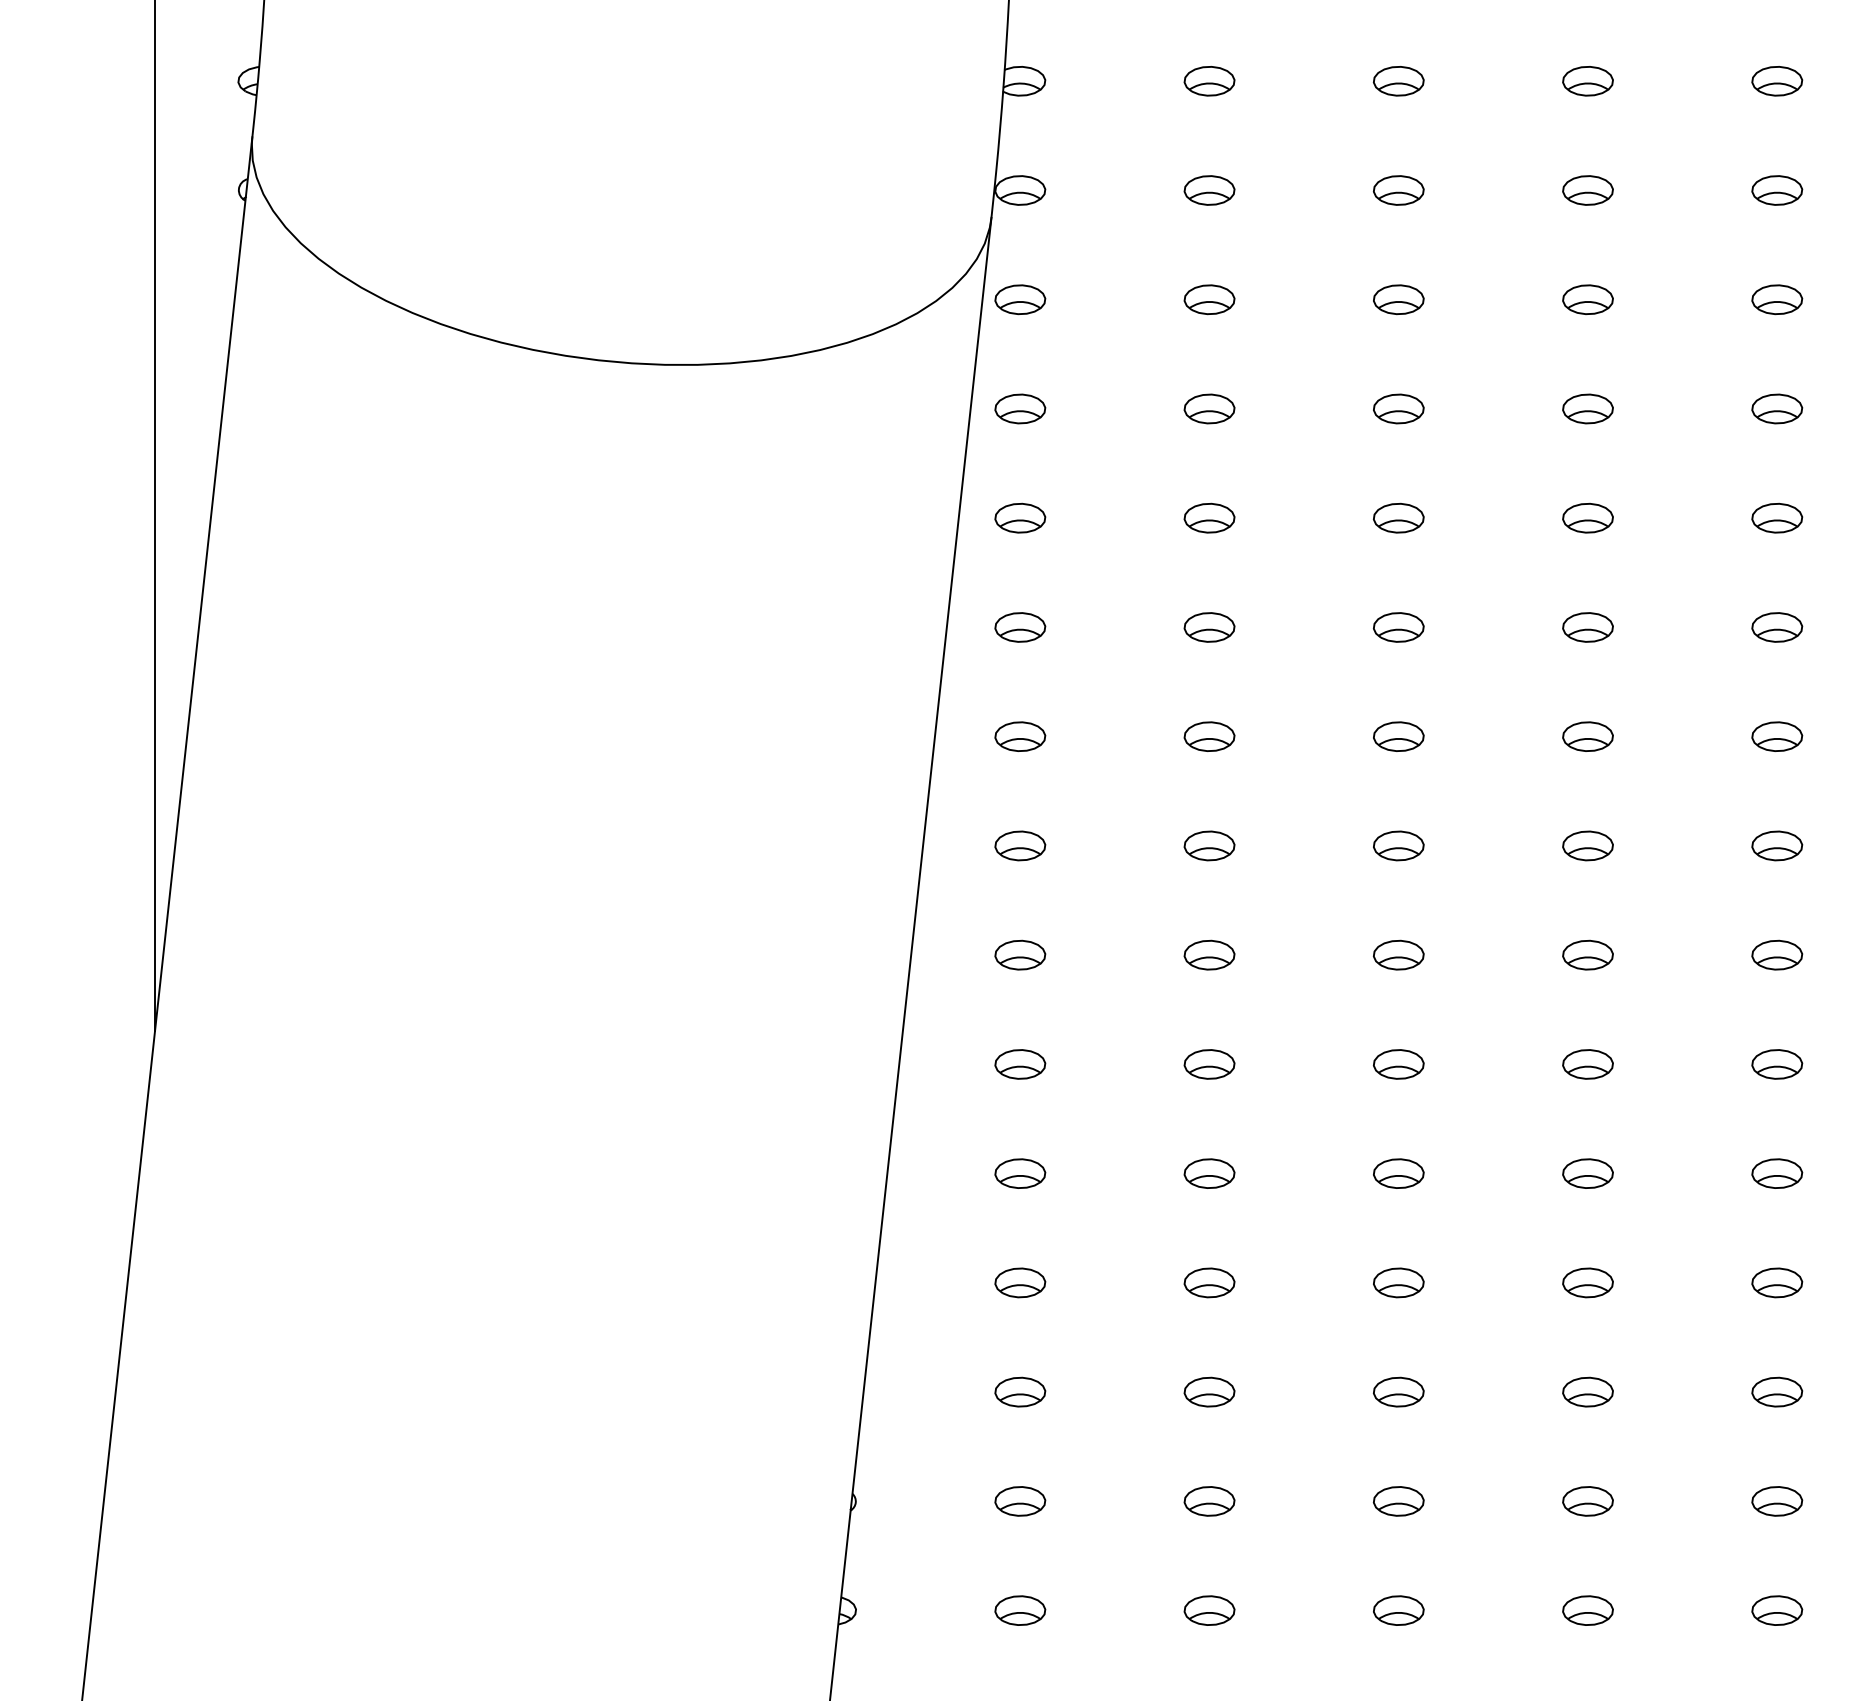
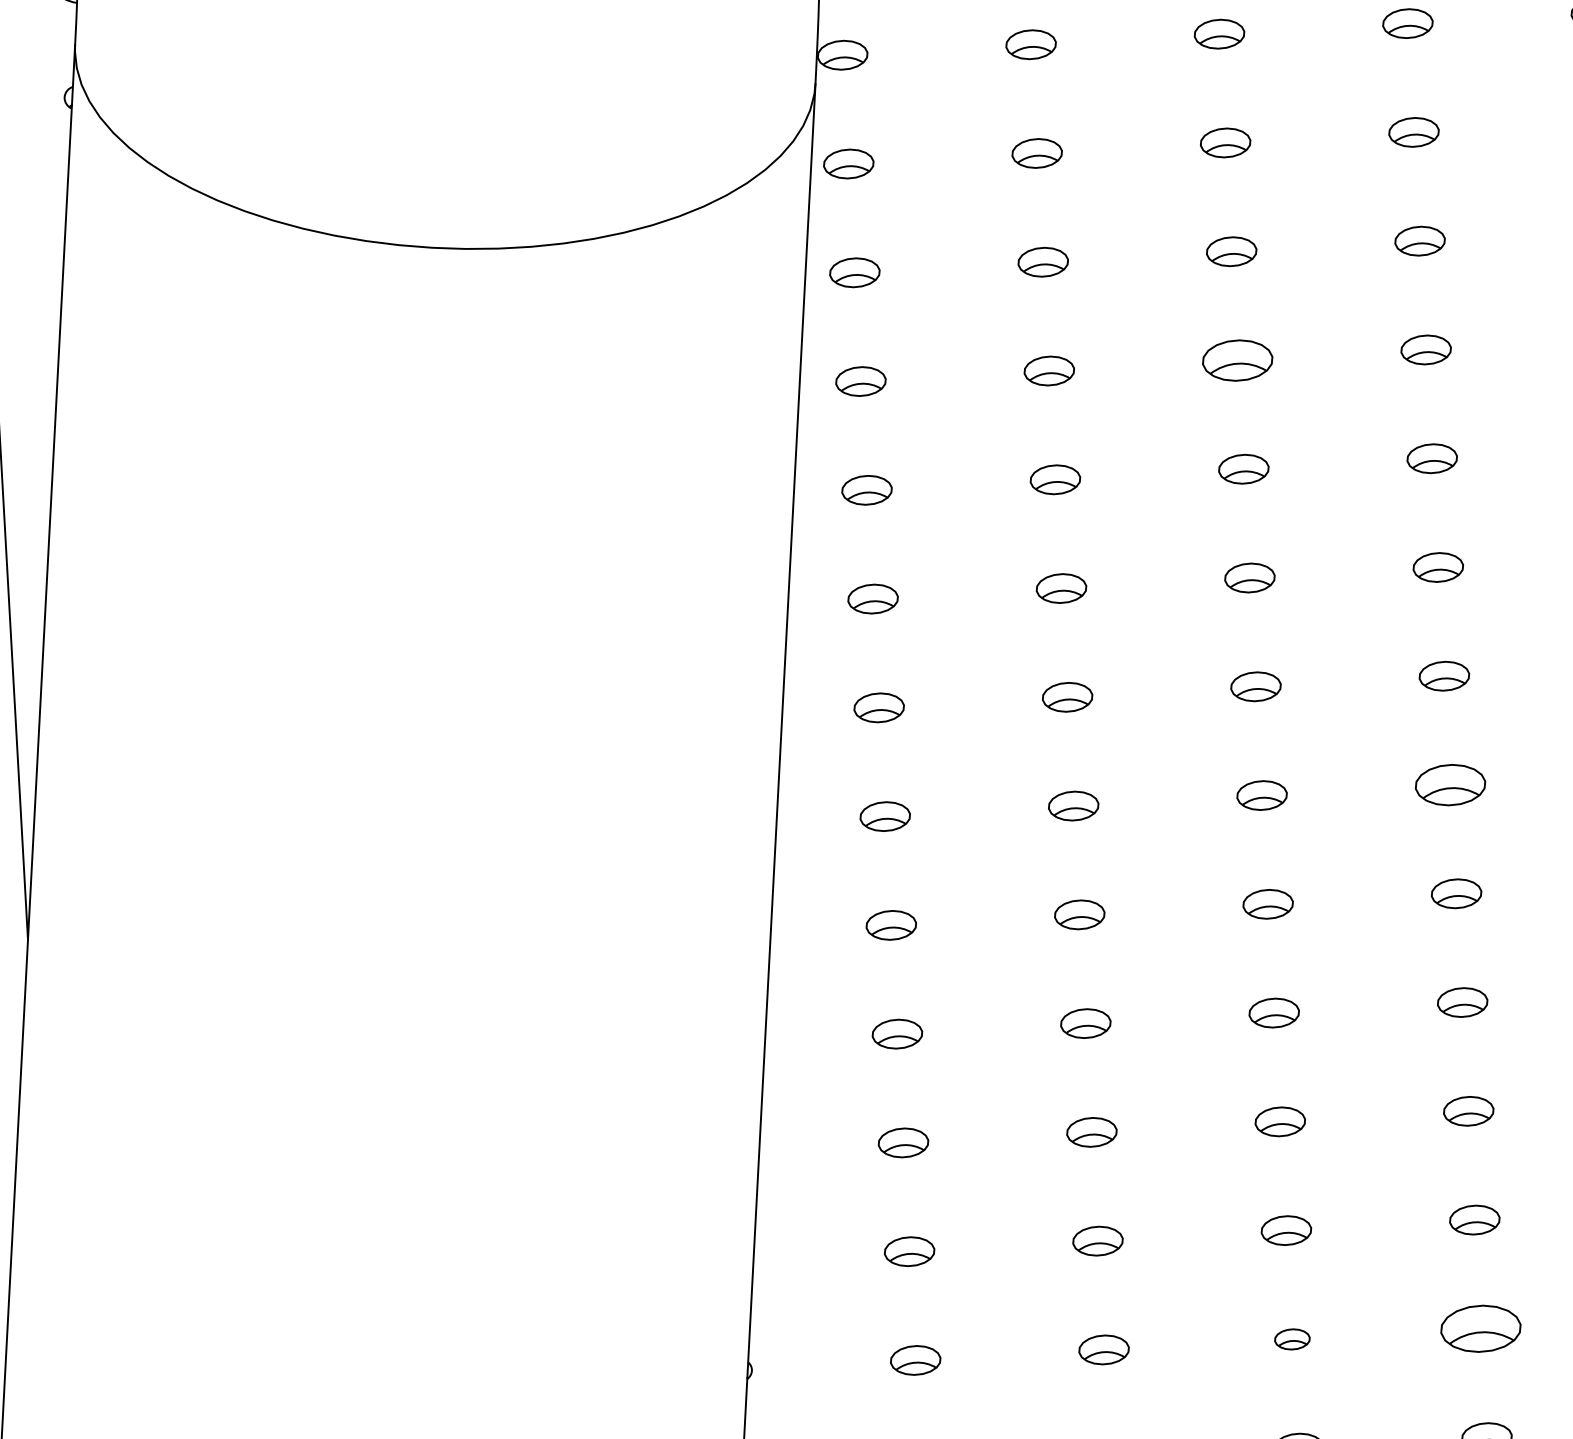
part: (1398, 517) -> (1237, 359), size x1.4
part: (1587, 954) -> (1449, 784), size x1.4
part: (1398, 1501) -> (1292, 1339), size x0.7
part: (1587, 1501) -> (1480, 1328), size x1.6

